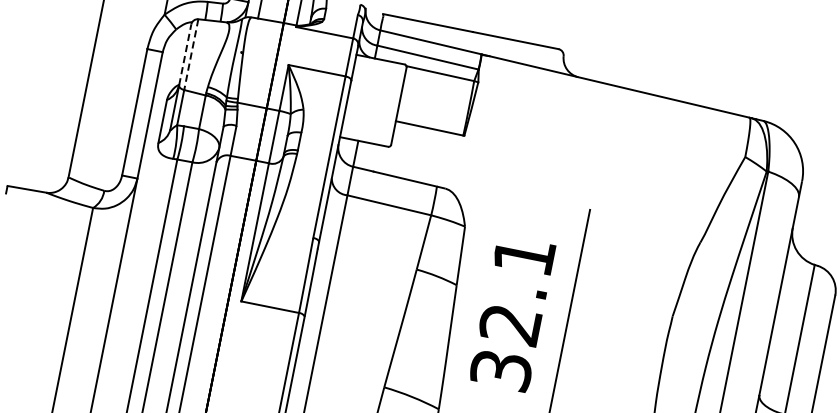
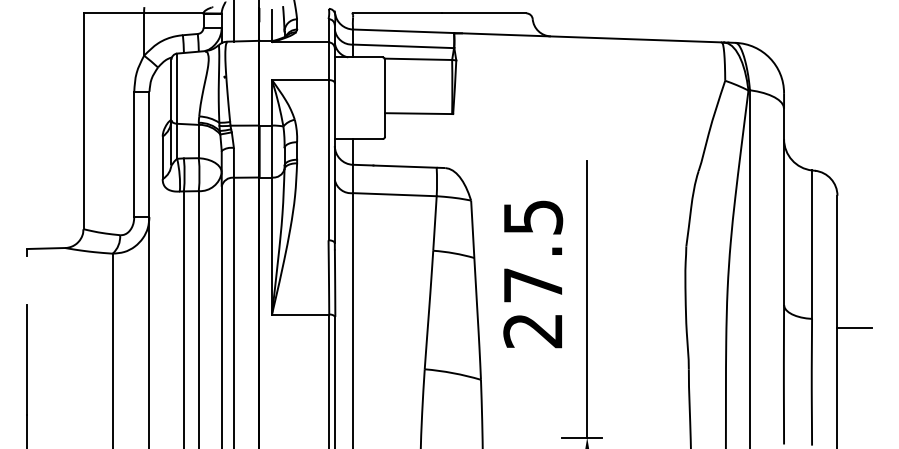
line: (185, 54) -> (171, 89), dashed -> solid
line: (191, 55) -> (177, 89), dashed -> solid
text: (513, 313) -> (533, 274), 32.1 -> 27.5

